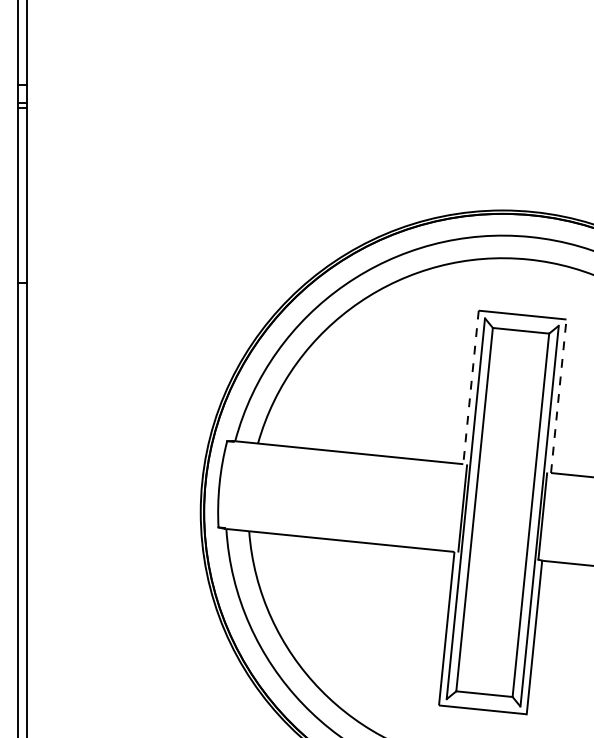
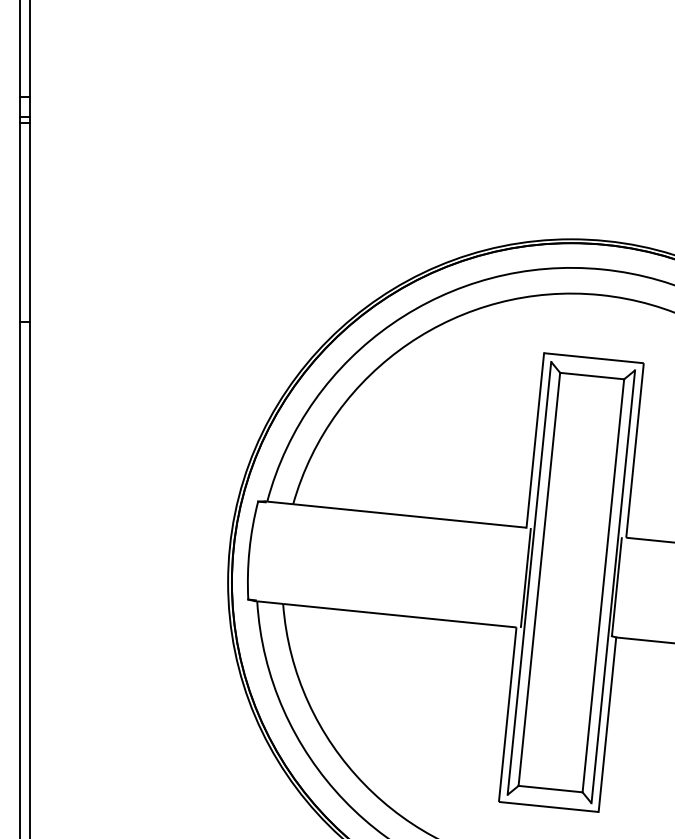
line: (470, 387) -> (534, 440), dashed -> solid
line: (558, 396) -> (634, 450), dashed -> solid

